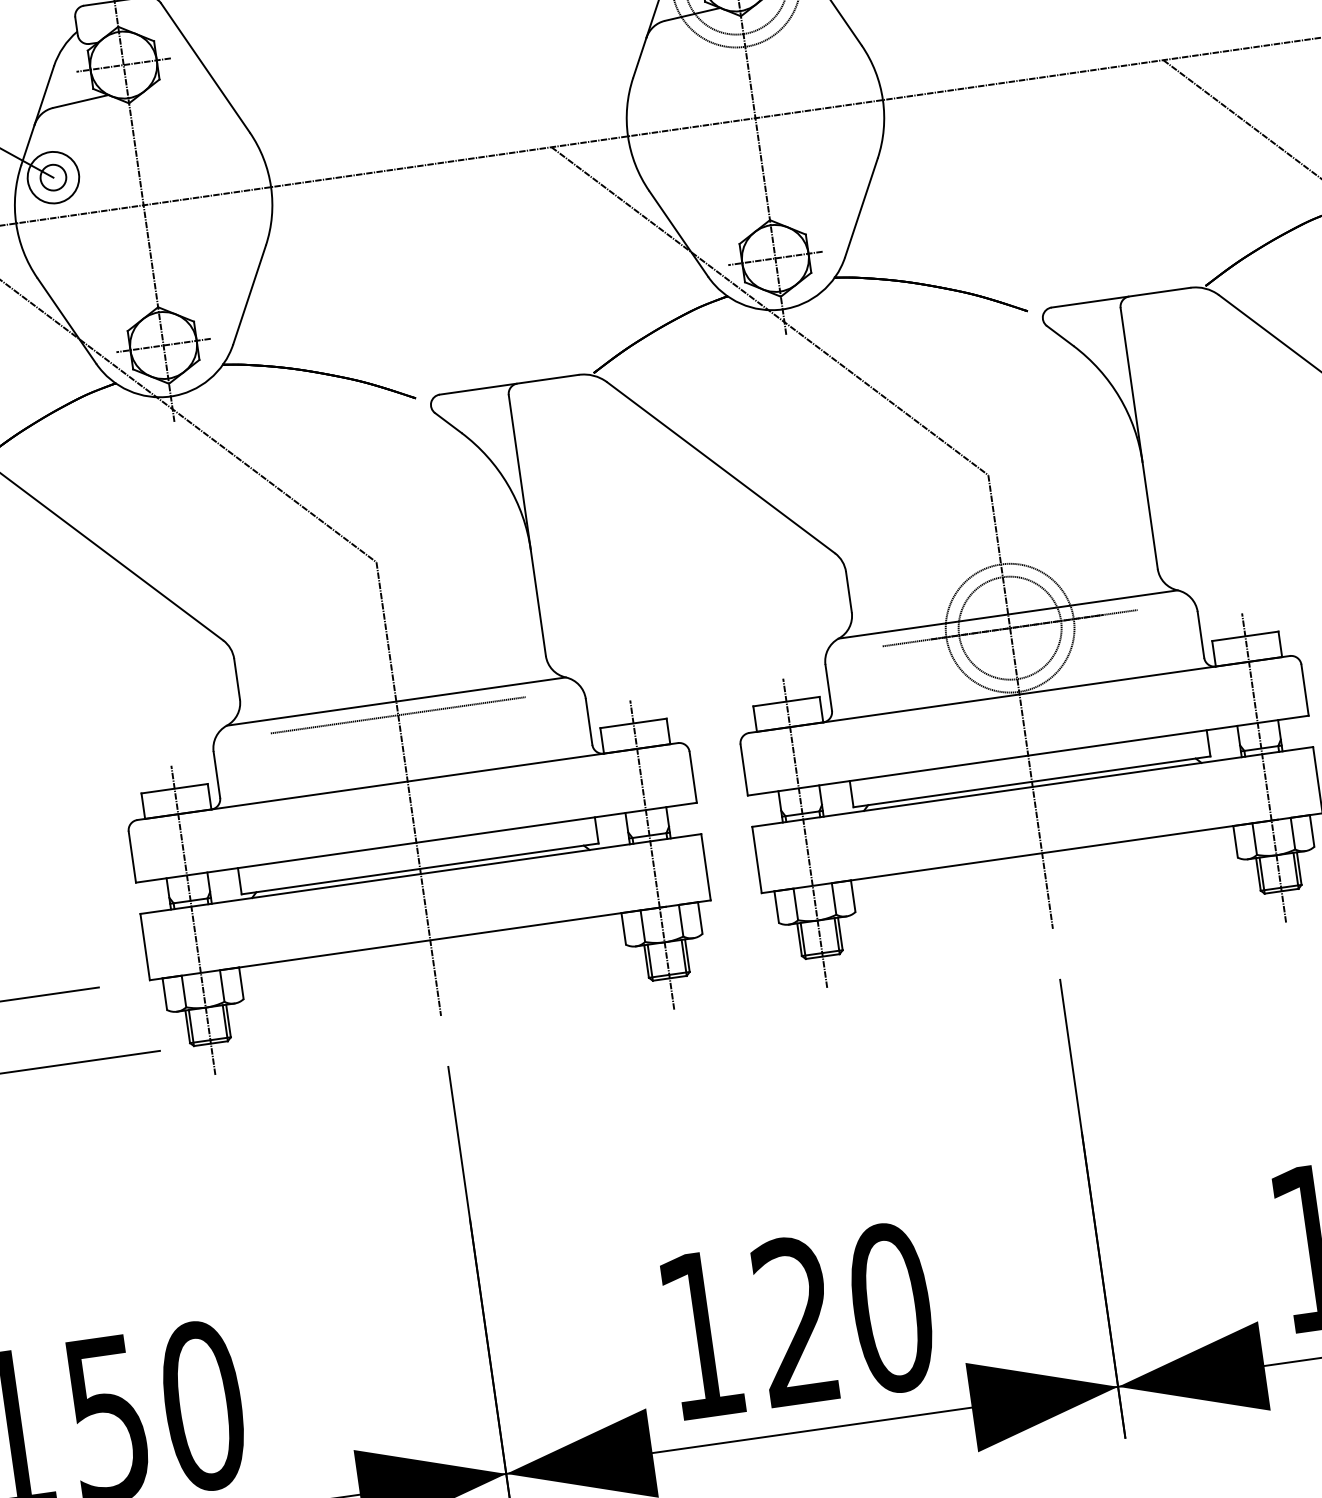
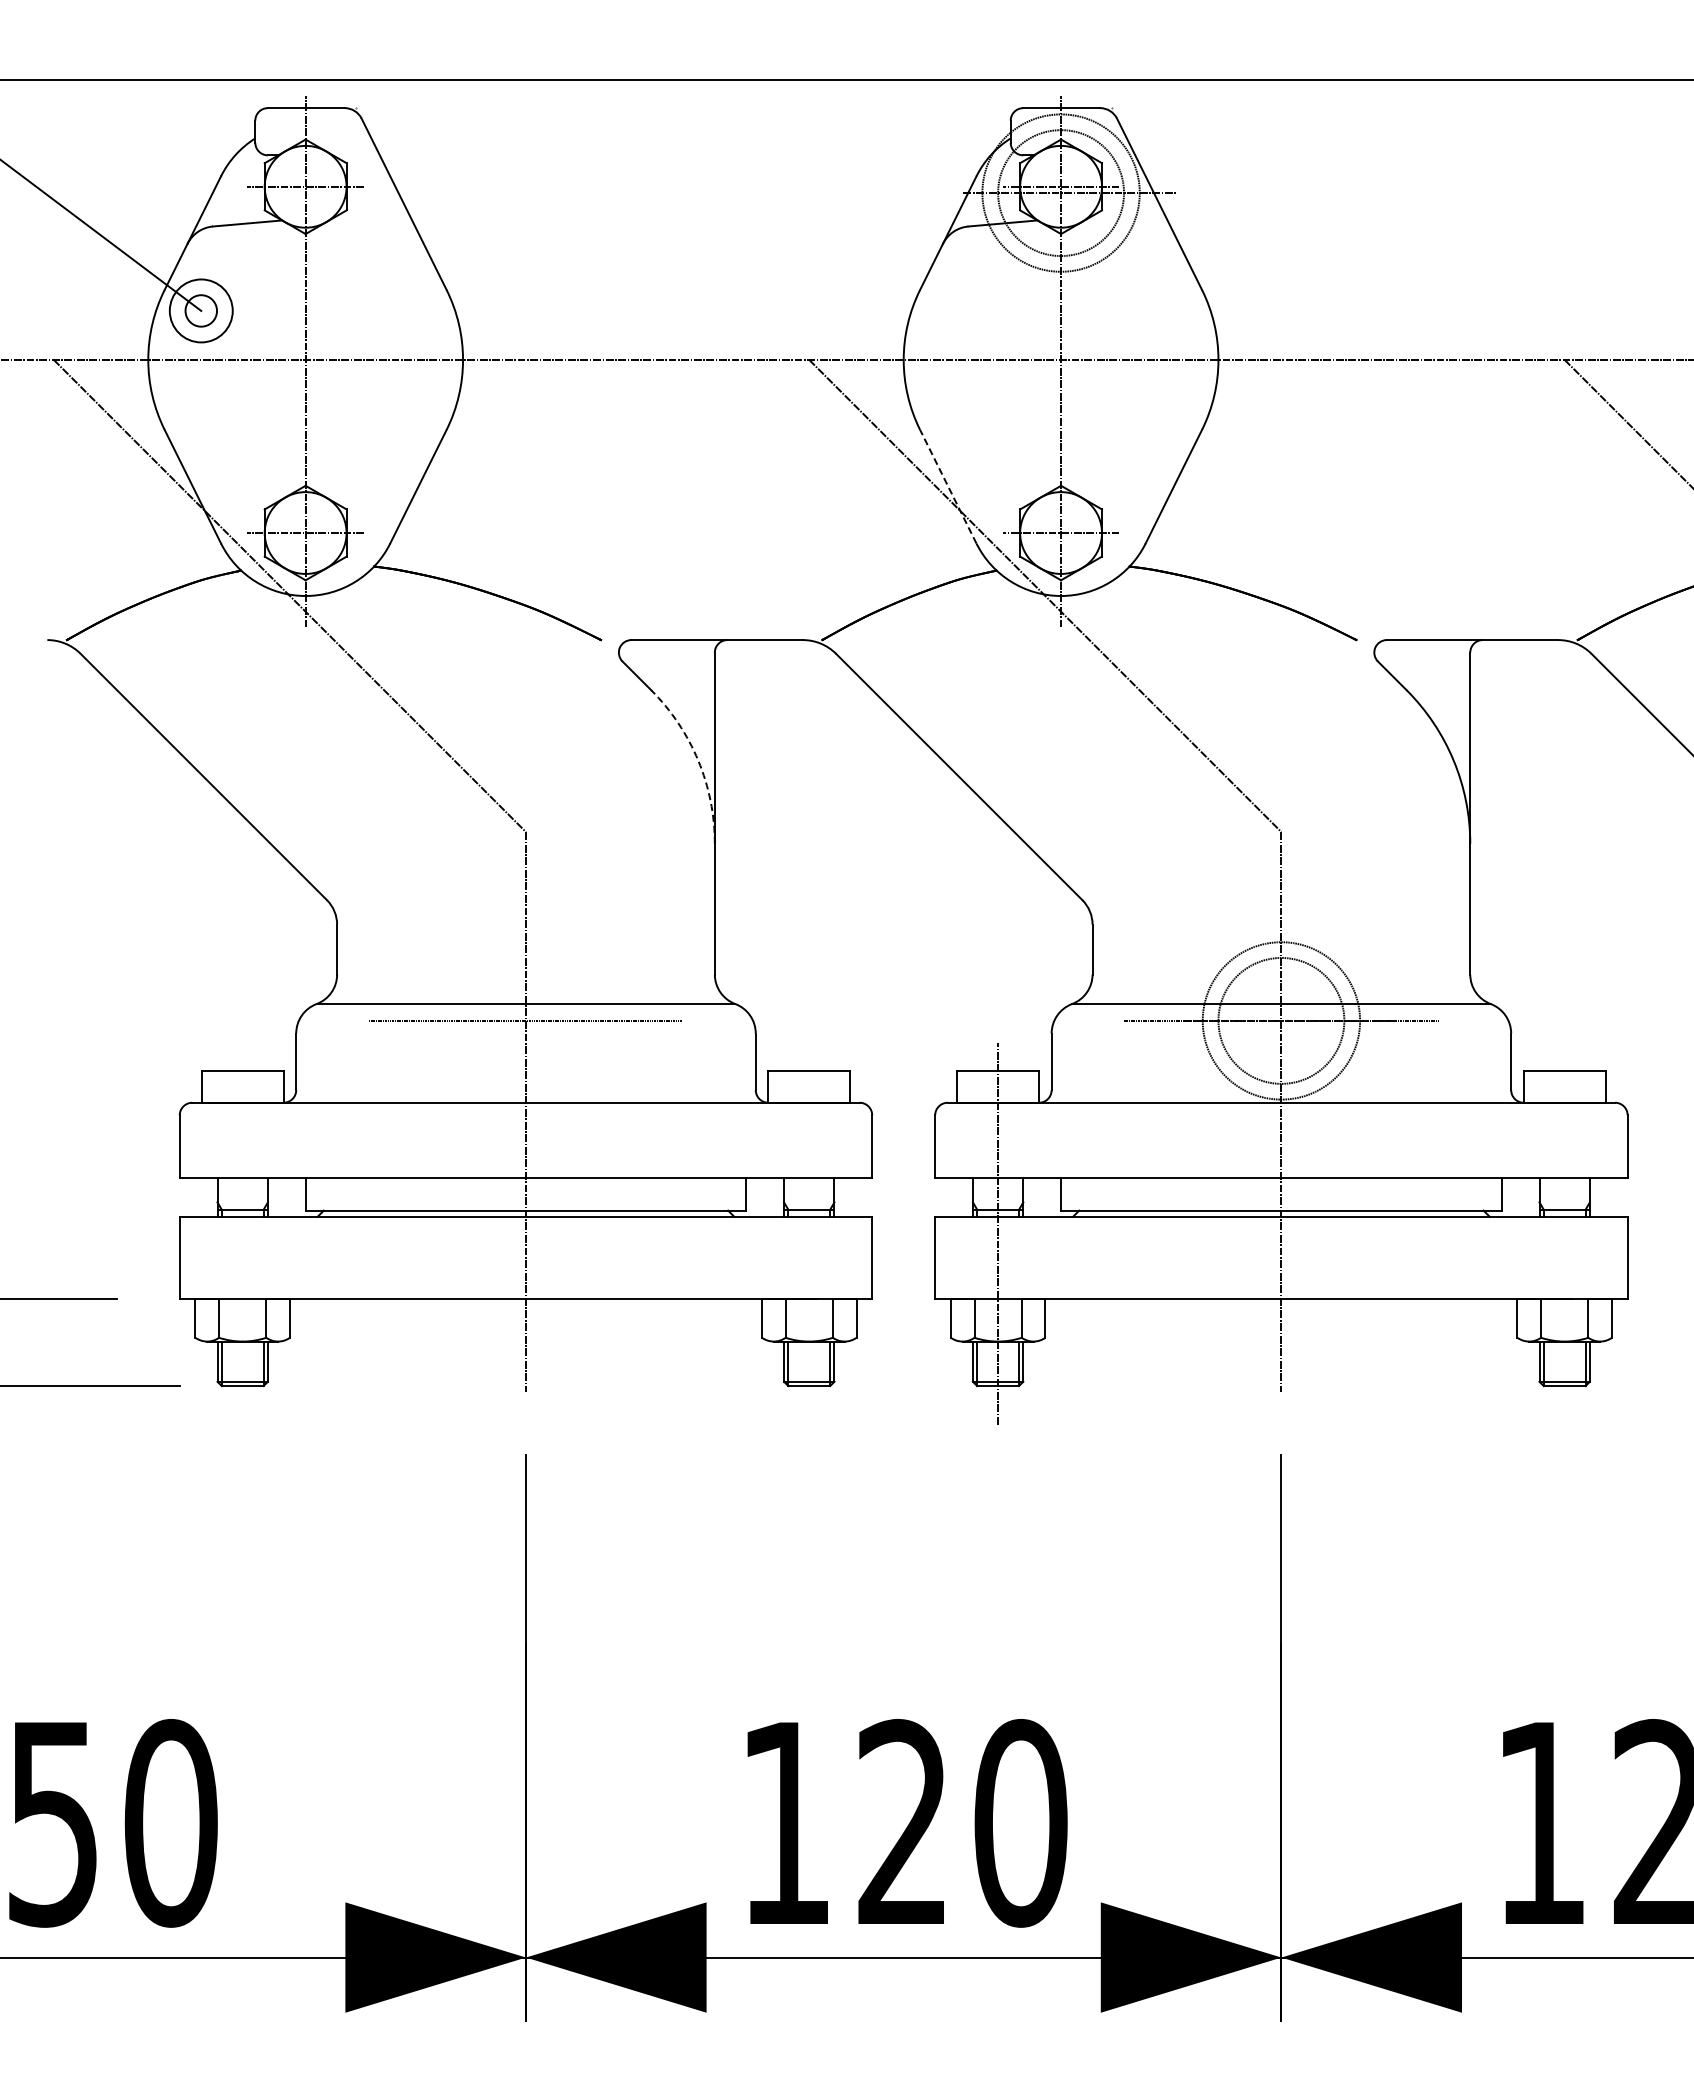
line: (678, 233) -> (948, 486), solid -> dashed
arc: (507, 484) -> (698, 760), solid -> dashed
line: (1263, 767) -> (1564, 1233), removed
line: (652, 854) -> (809, 1233), removed
line: (193, 920) -> (242, 1233), removed

